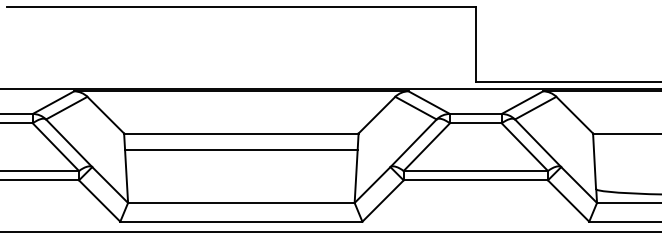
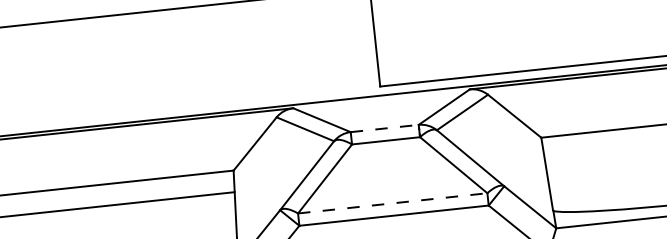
line: (475, 113) -> (384, 127), solid -> dashed
line: (476, 170) -> (393, 202), solid -> dashed

